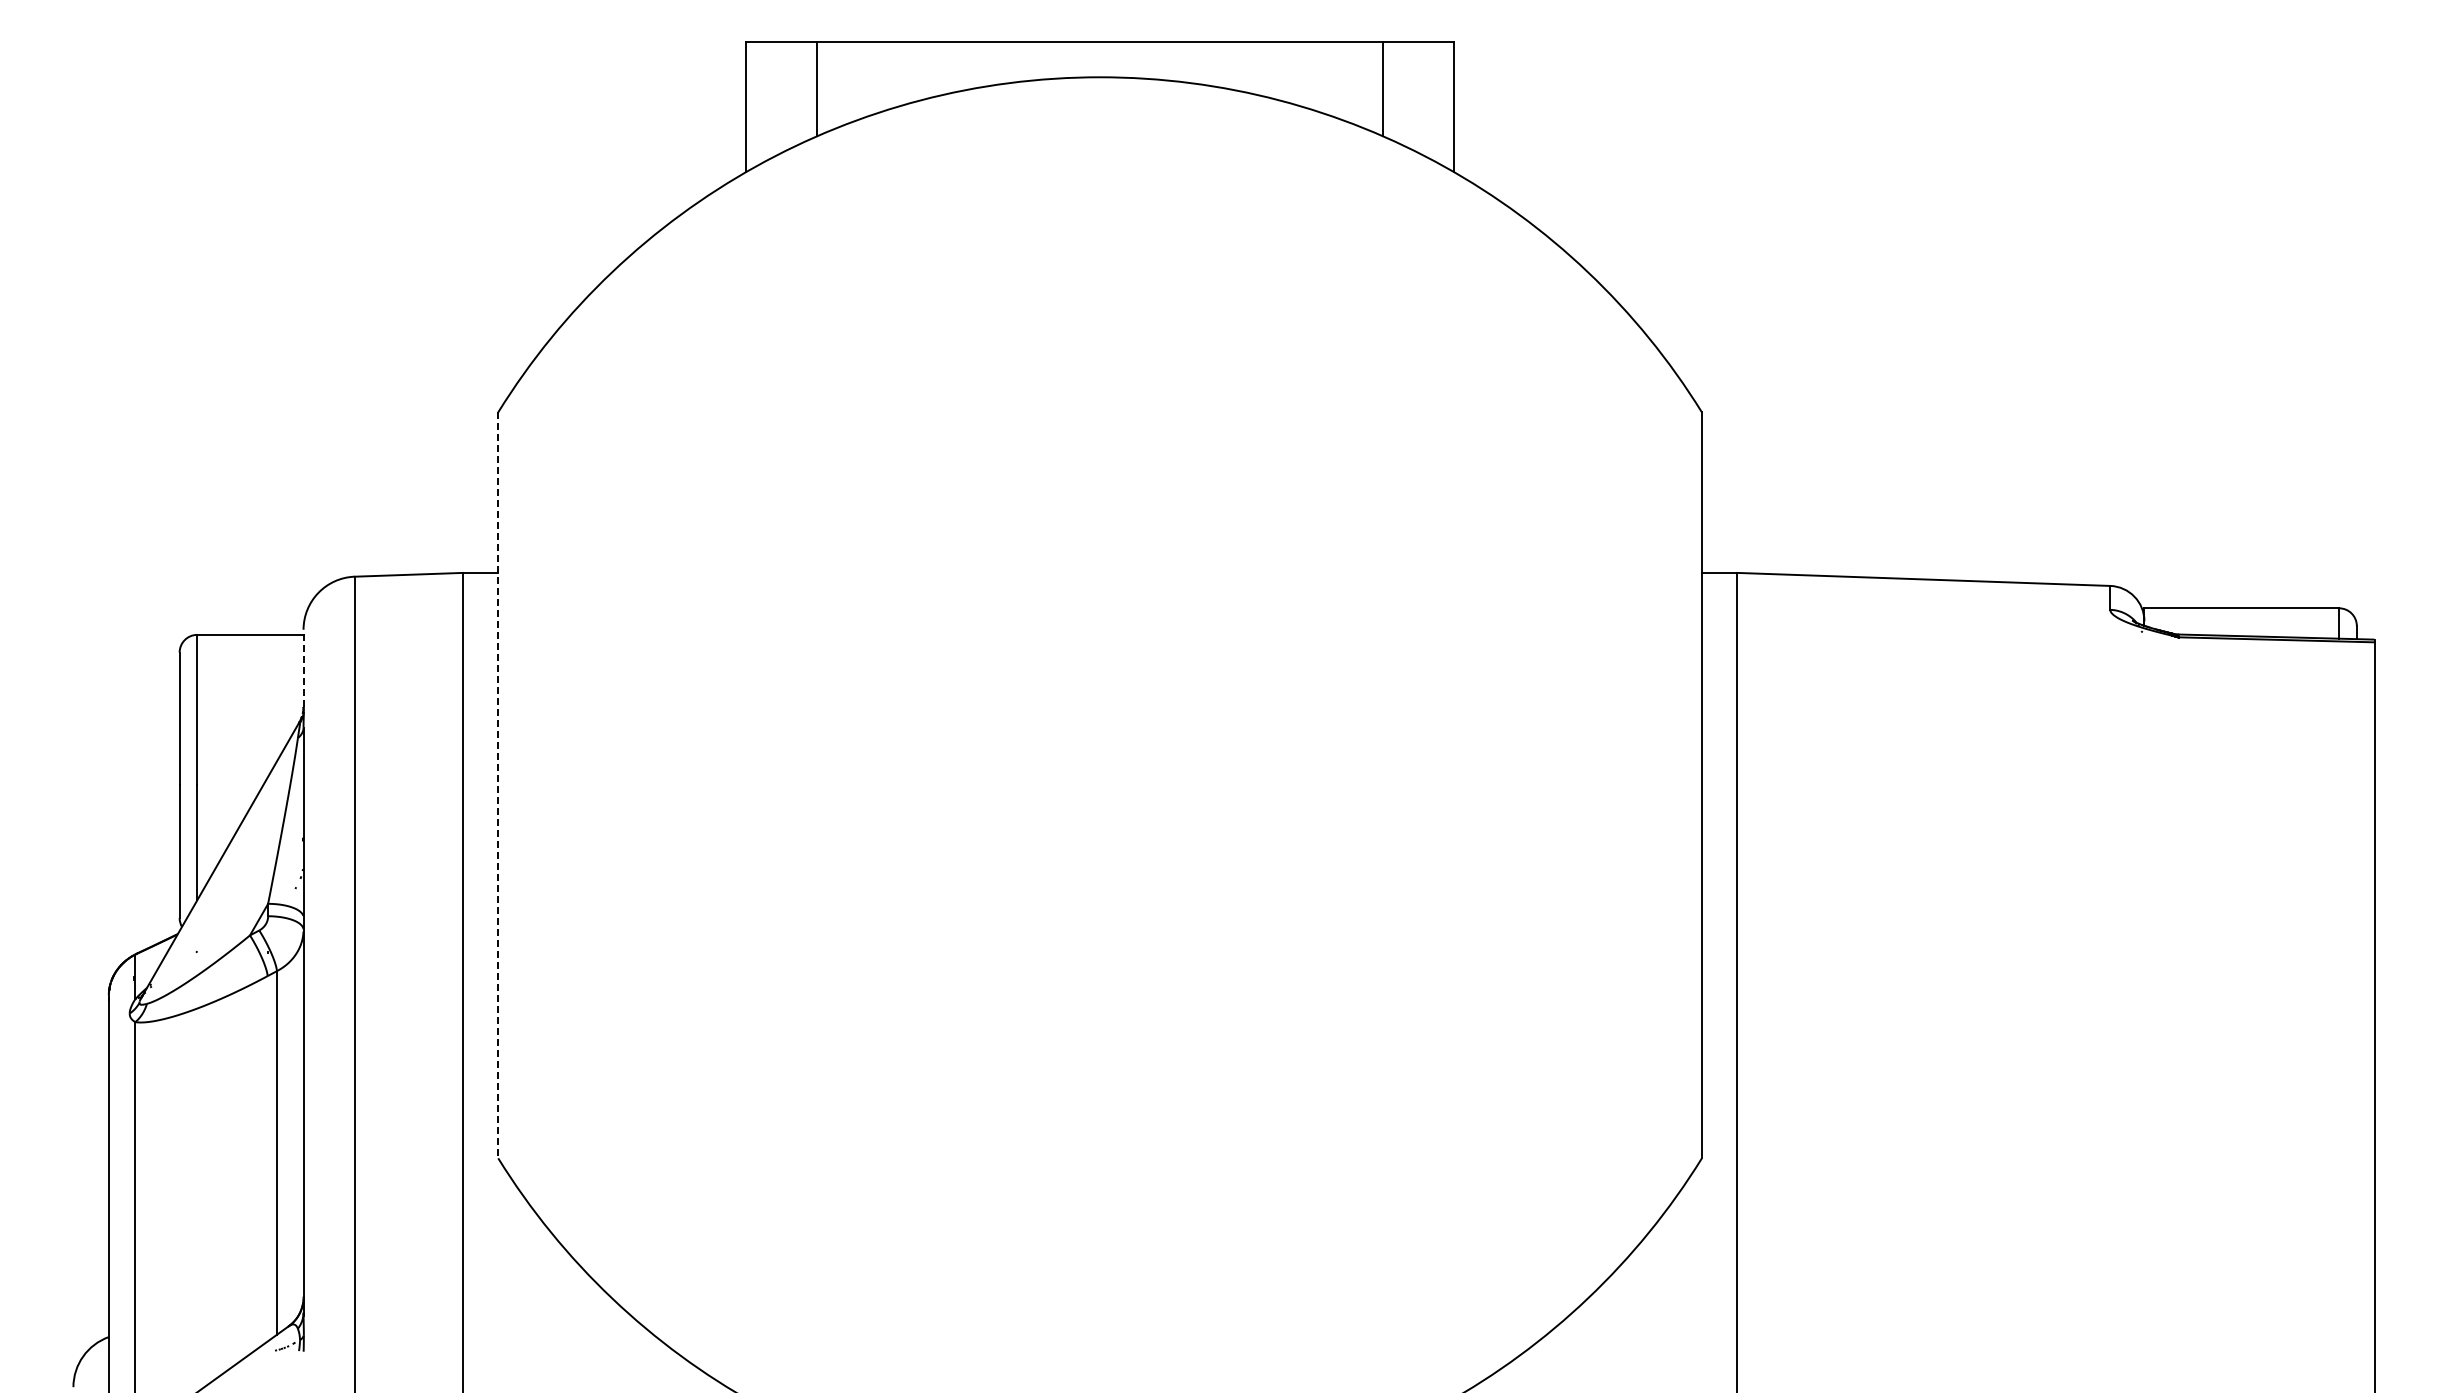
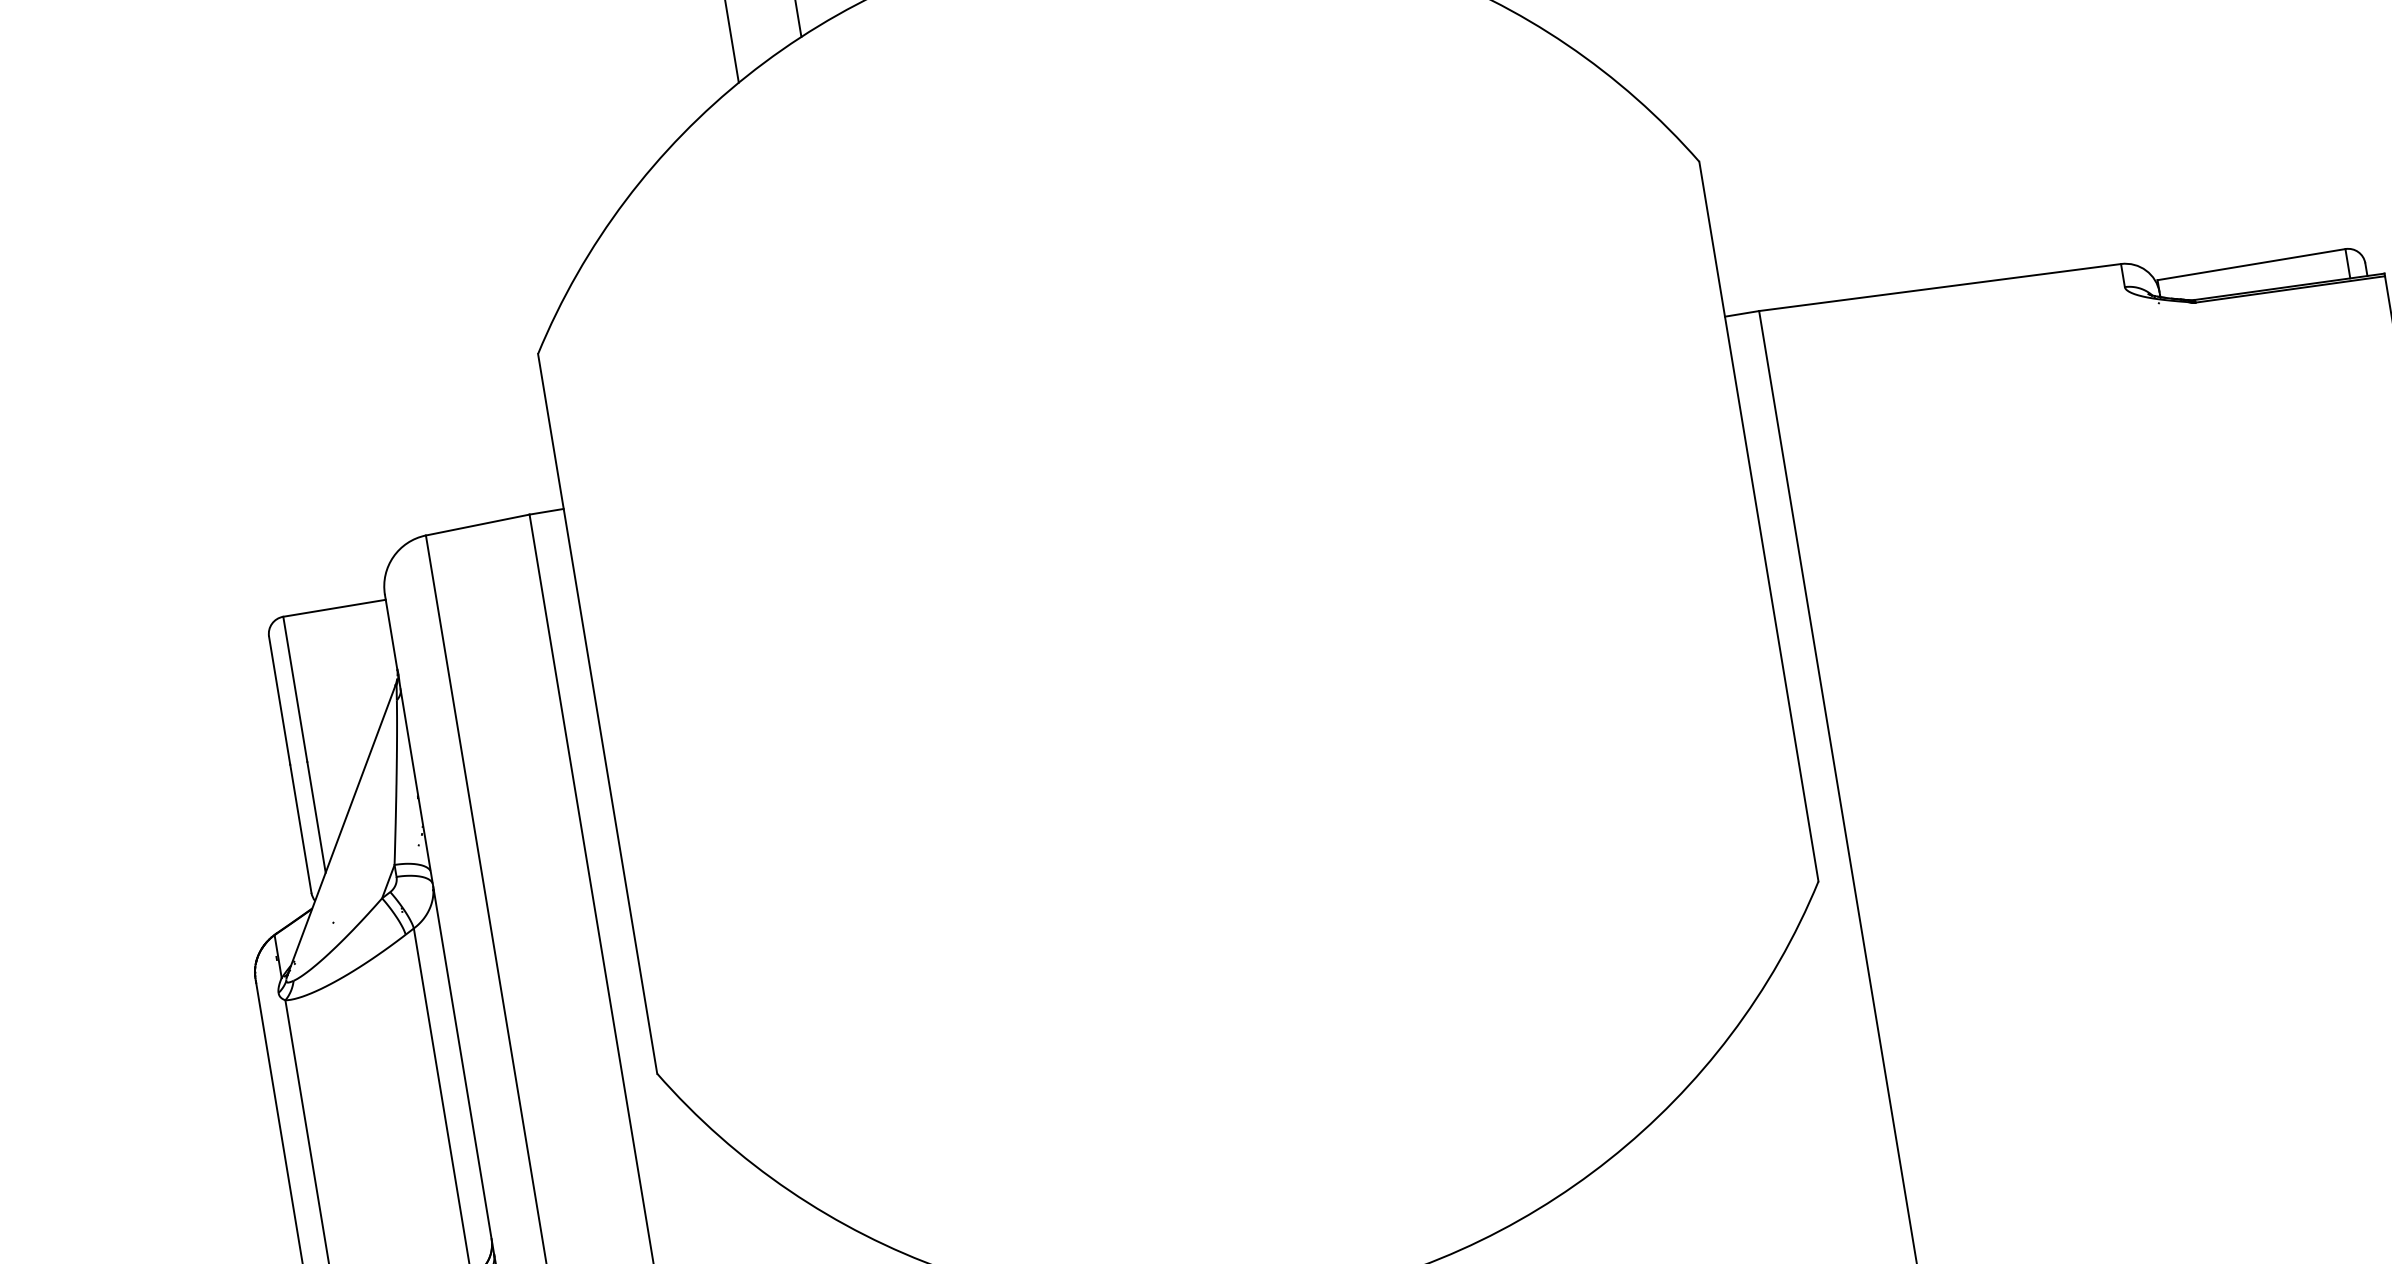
line: (303, 668) -> (391, 632), dashed -> solid
line: (498, 785) -> (597, 714), dashed -> solid

